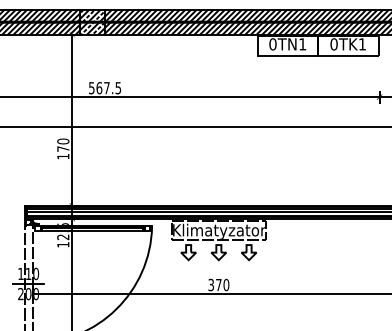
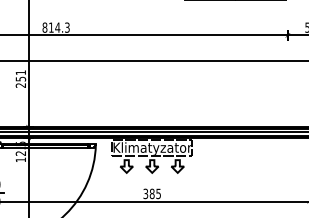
text: (104, 88) -> (55, 27), 567.5 -> 814.3
text: (63, 148) -> (21, 78), 170 -> 251
text: (222, 284) -> (155, 193), 370 -> 385

